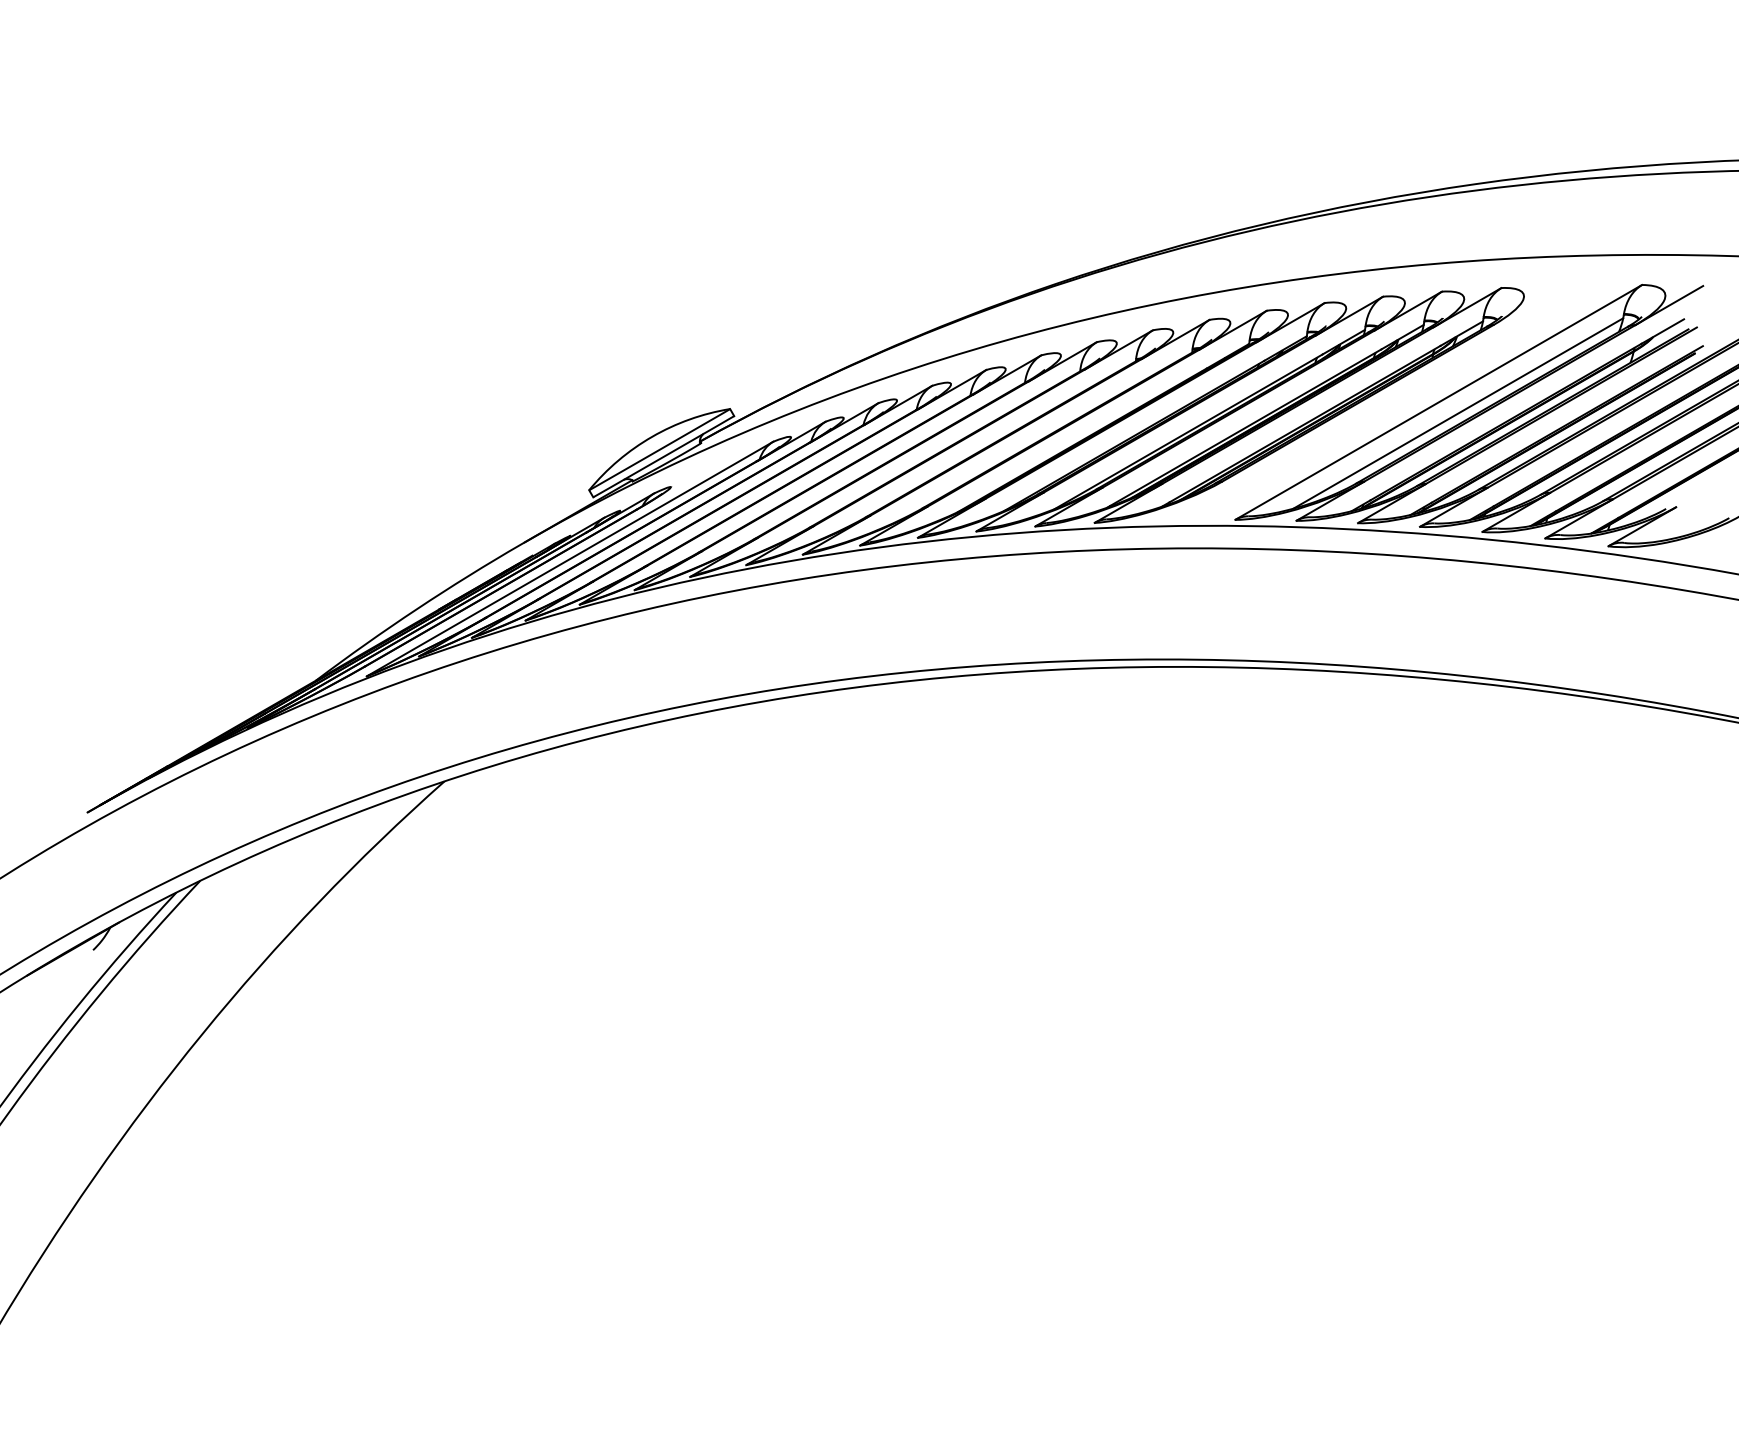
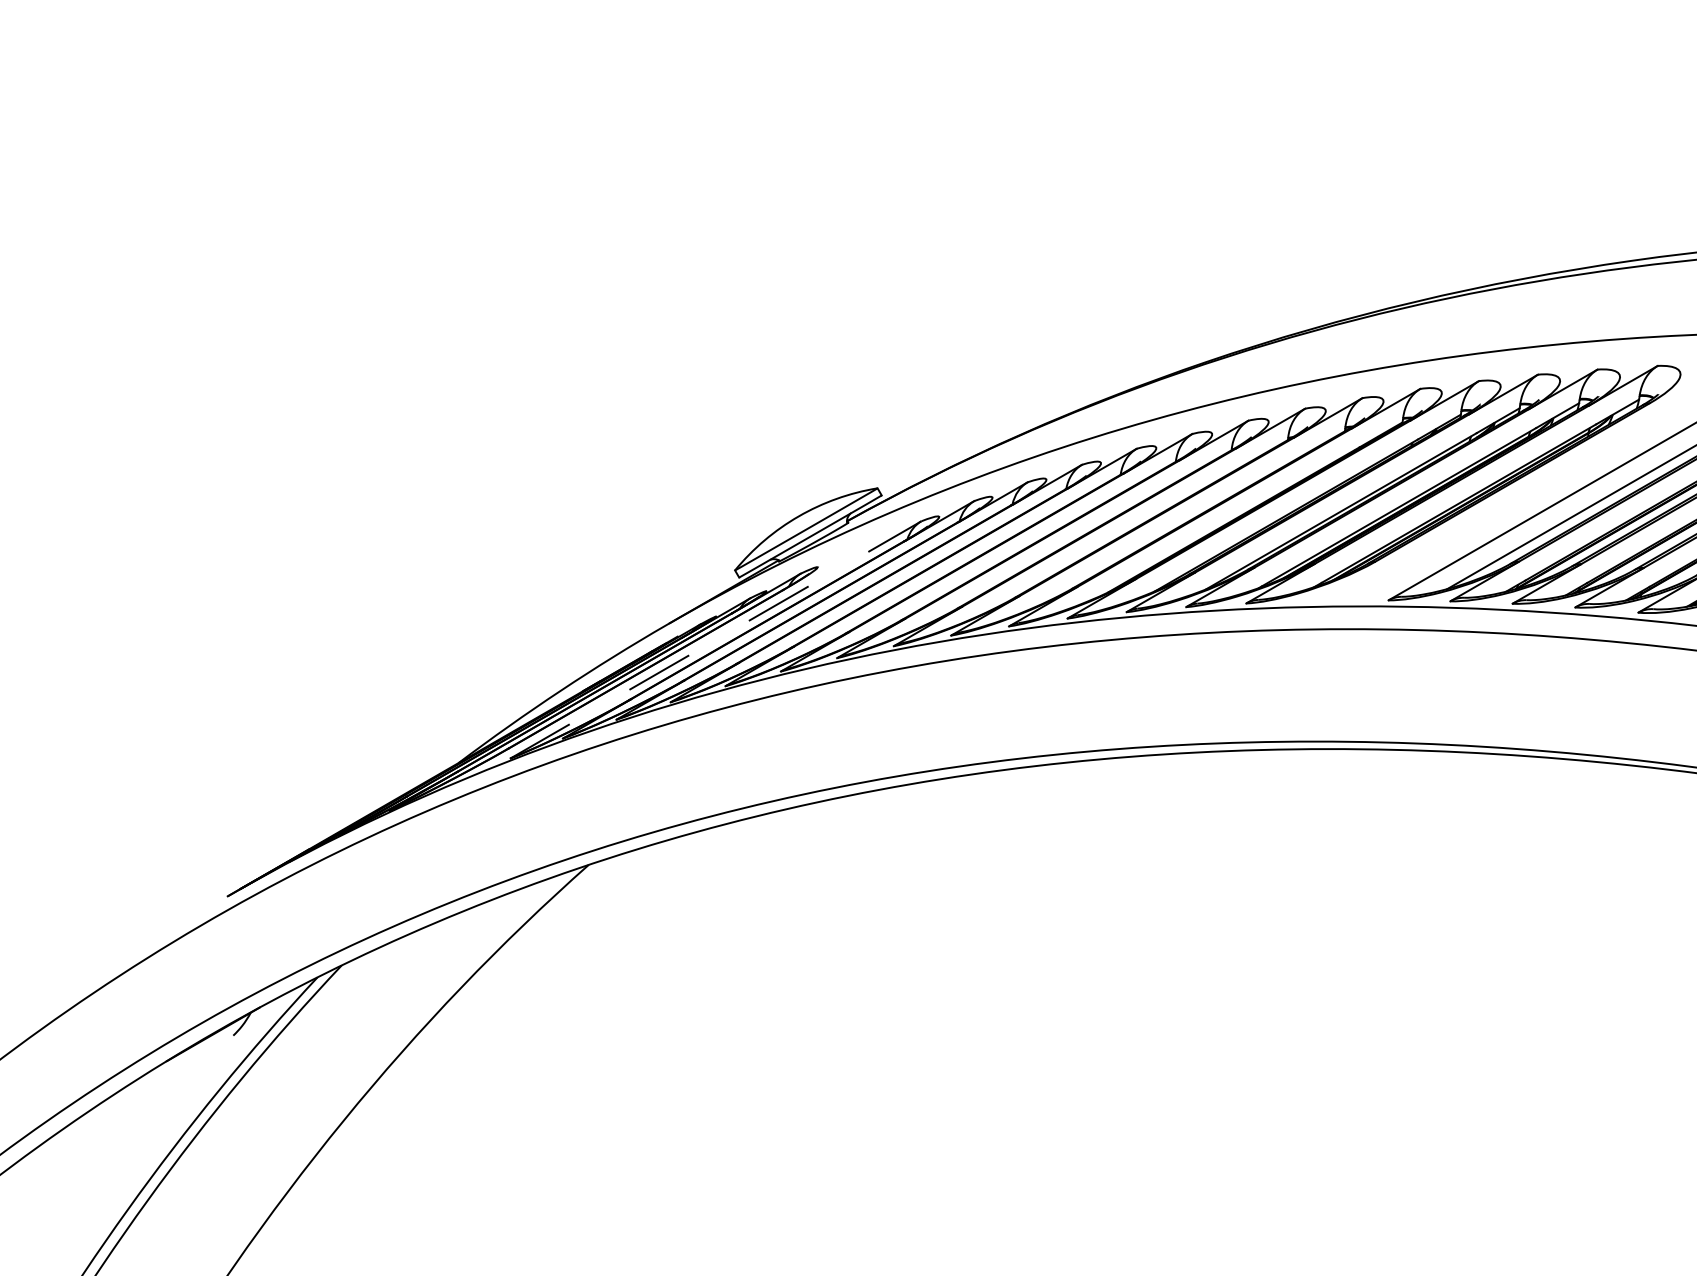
line: (570, 559) -> (716, 640), solid -> dashed

